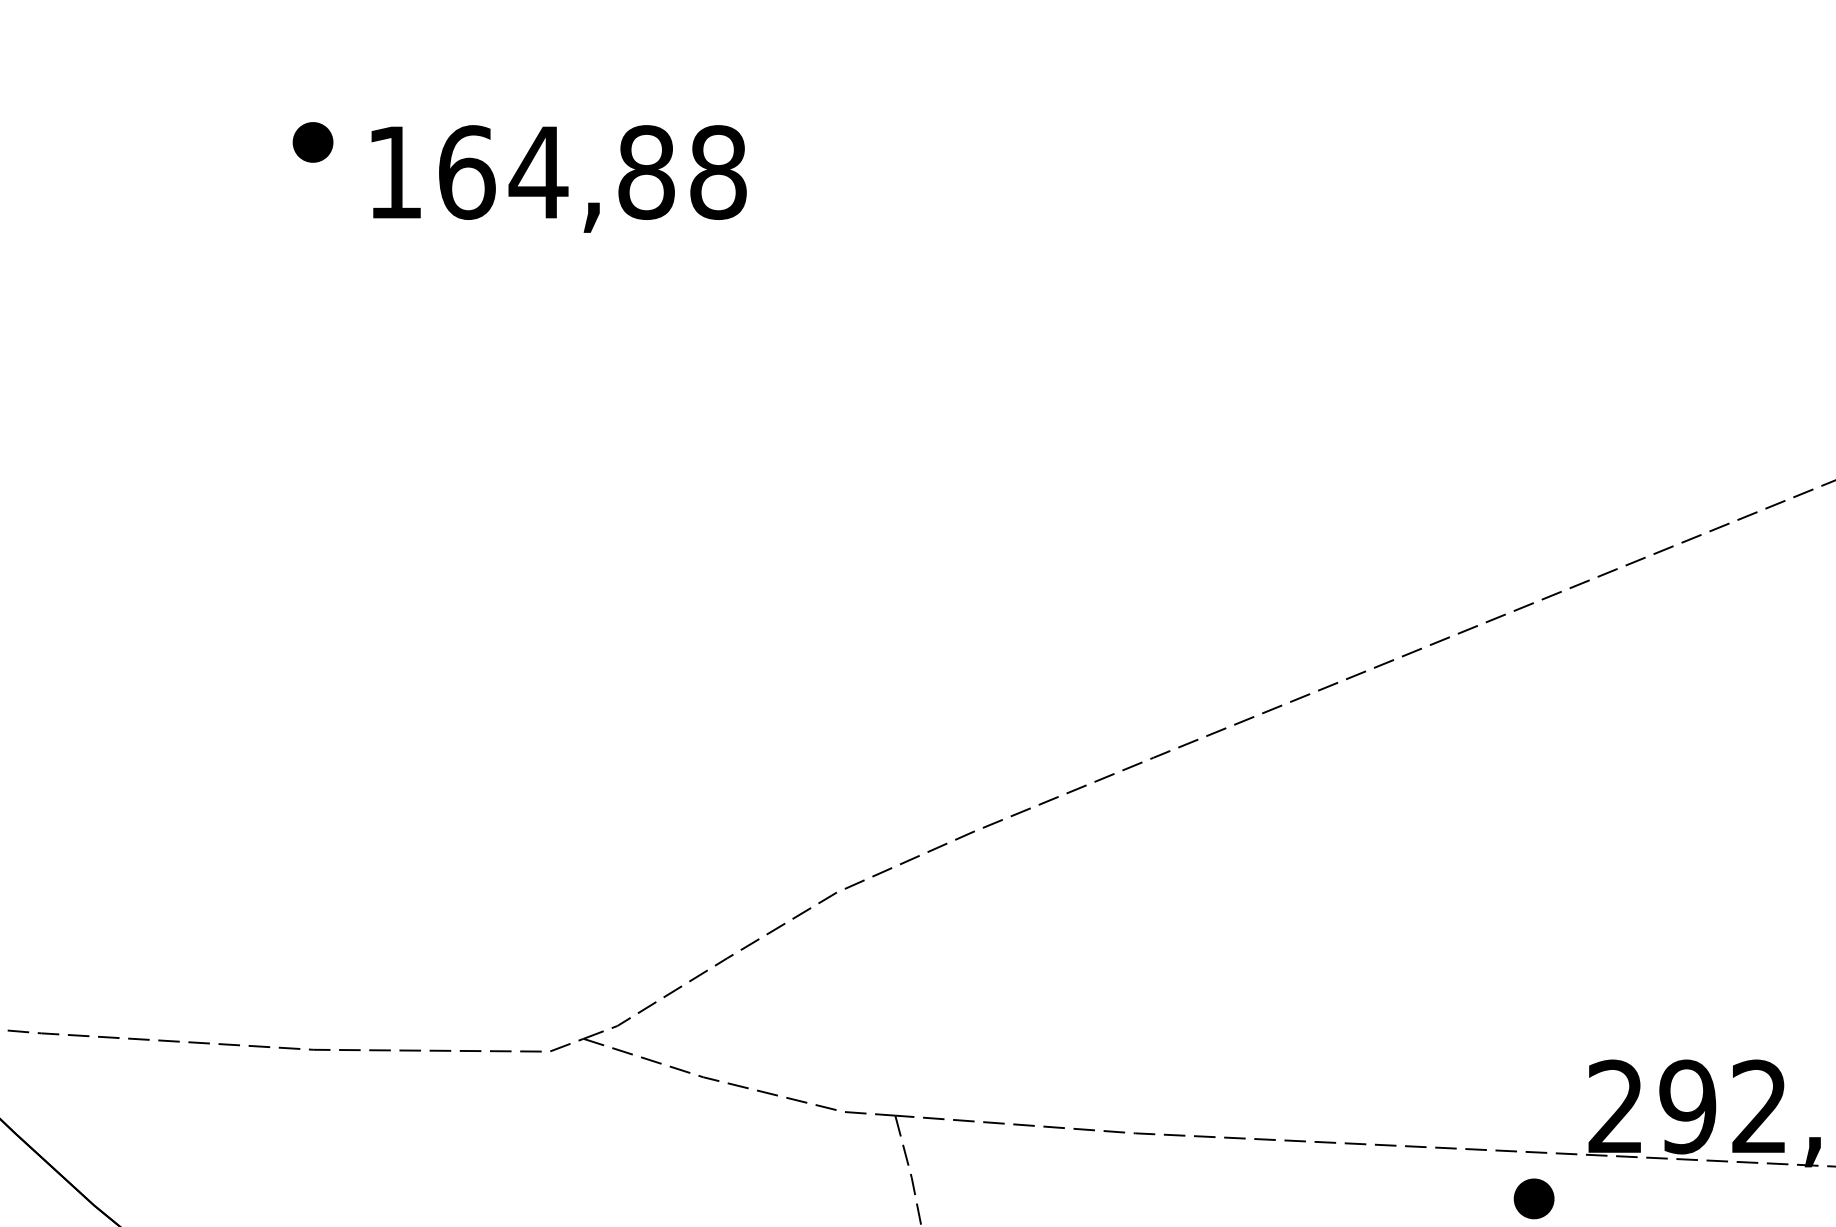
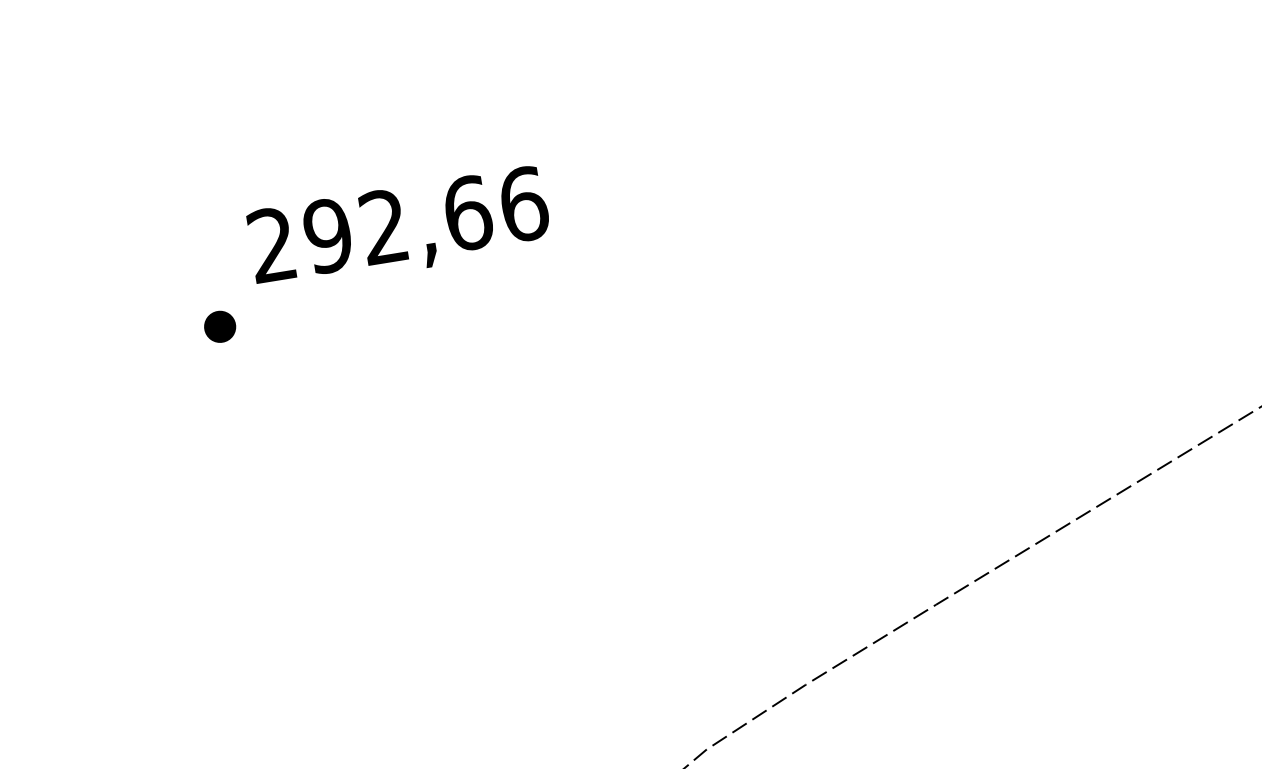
part: (312, 142) -> (219, 326), moved
text: (557, 172) -> (398, 224), 164,88 -> 292,66

